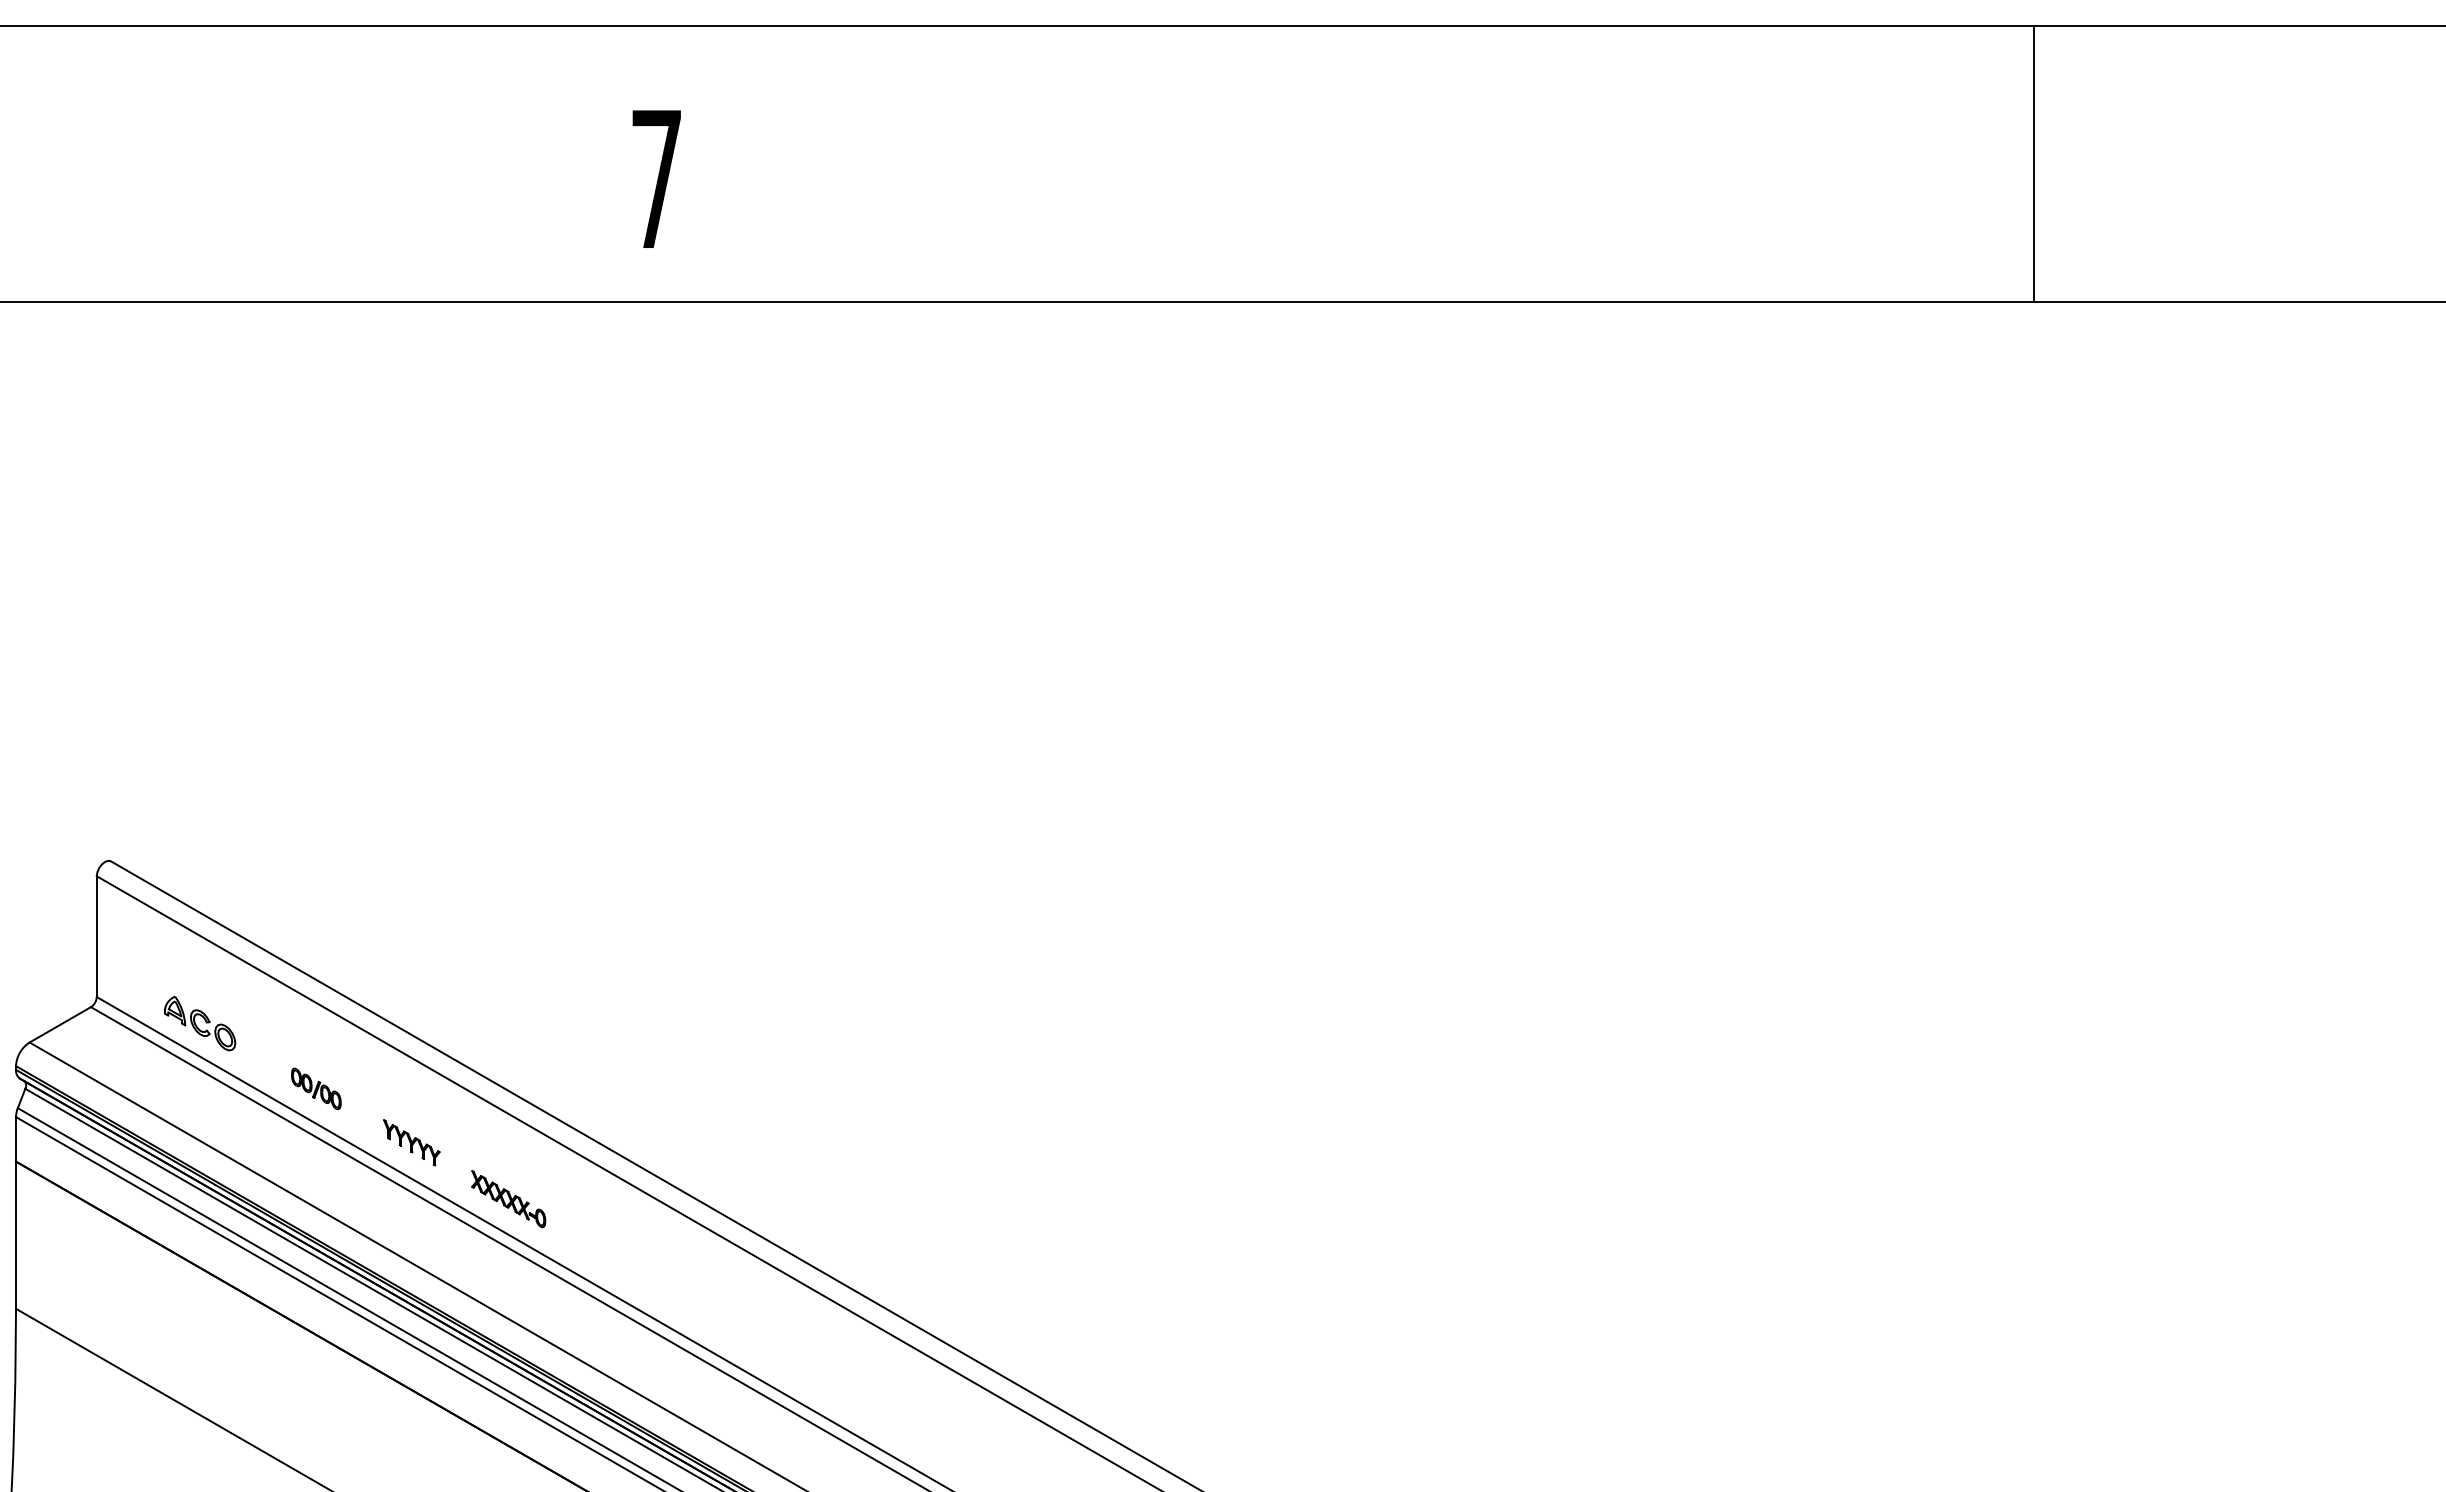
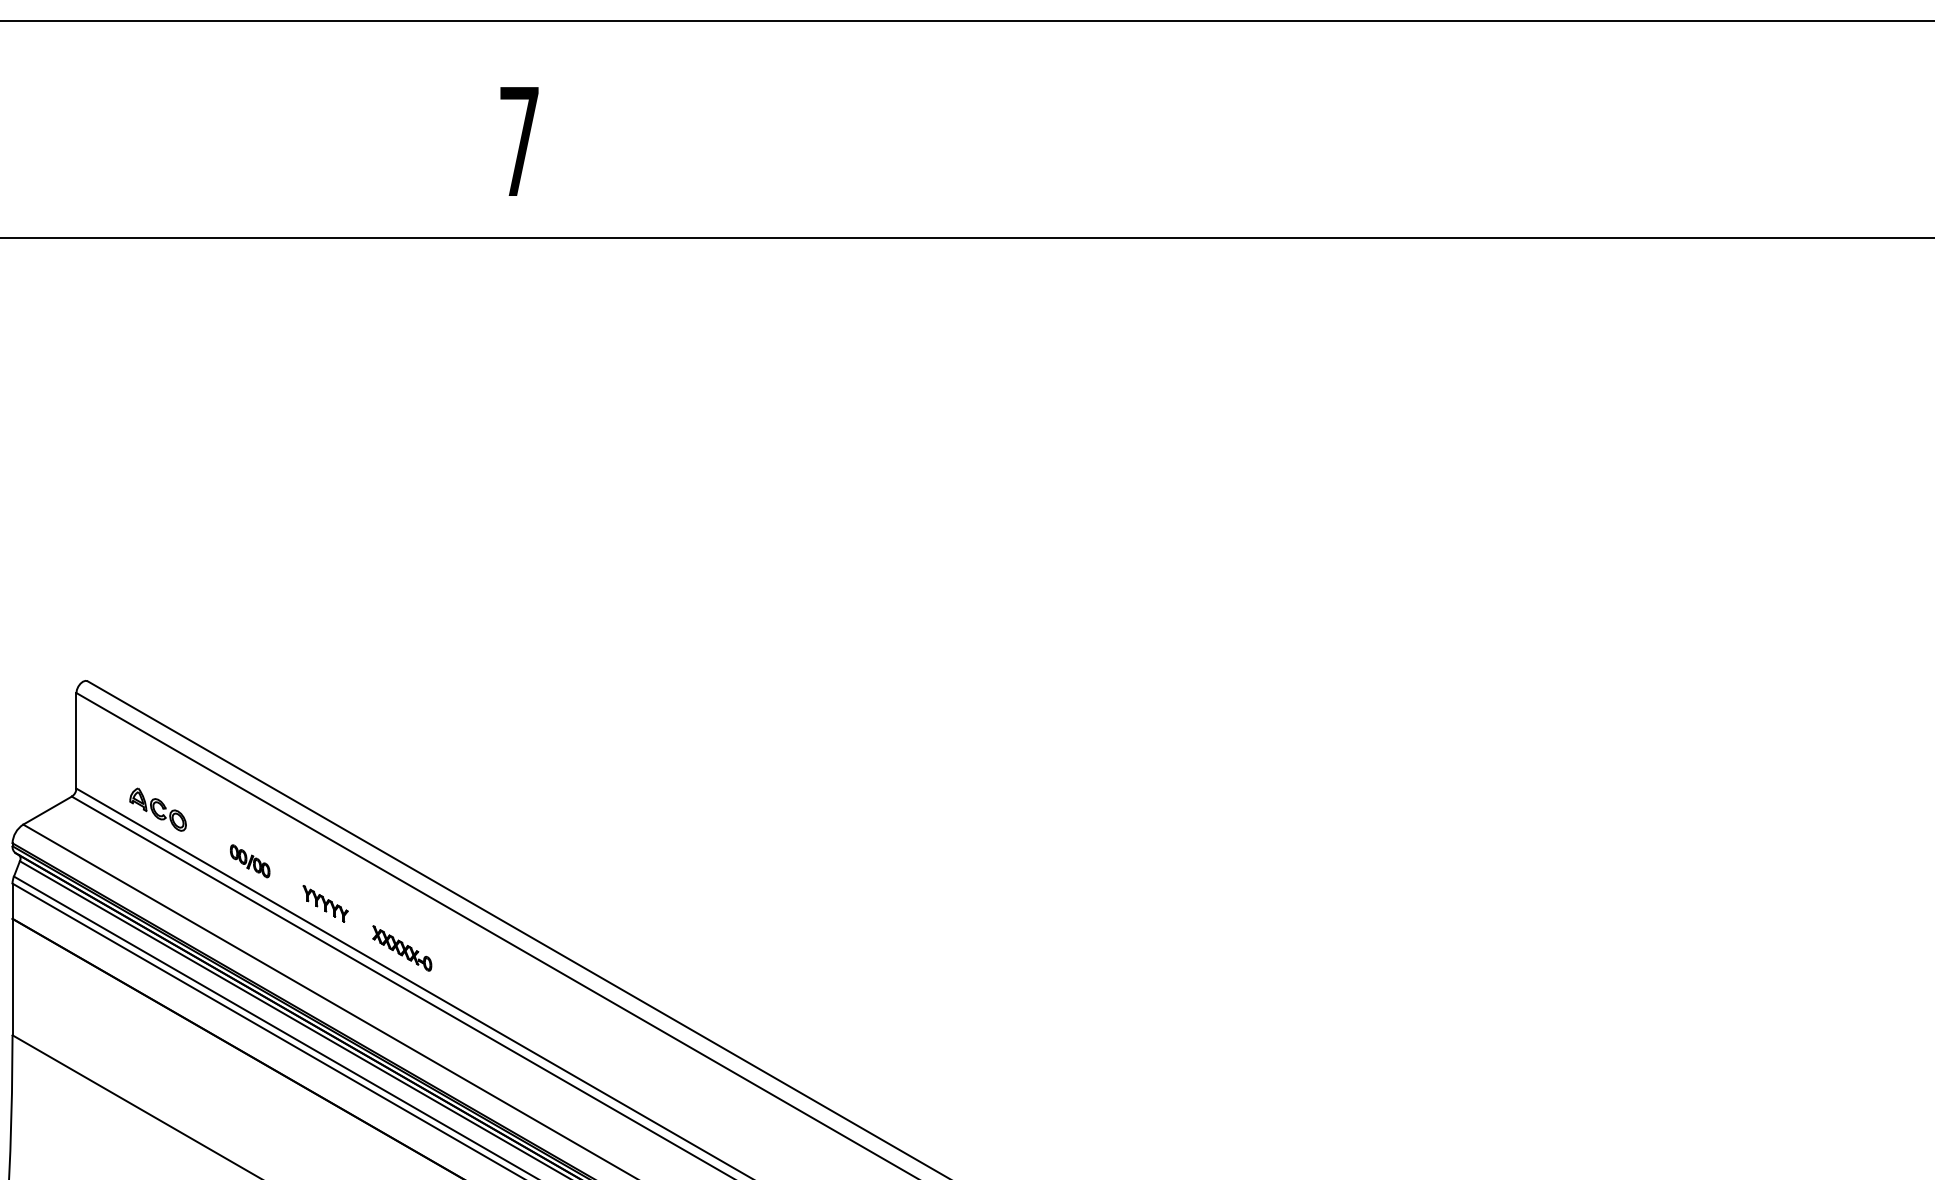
line: (2034, 163) -> (1609, 129), removed

